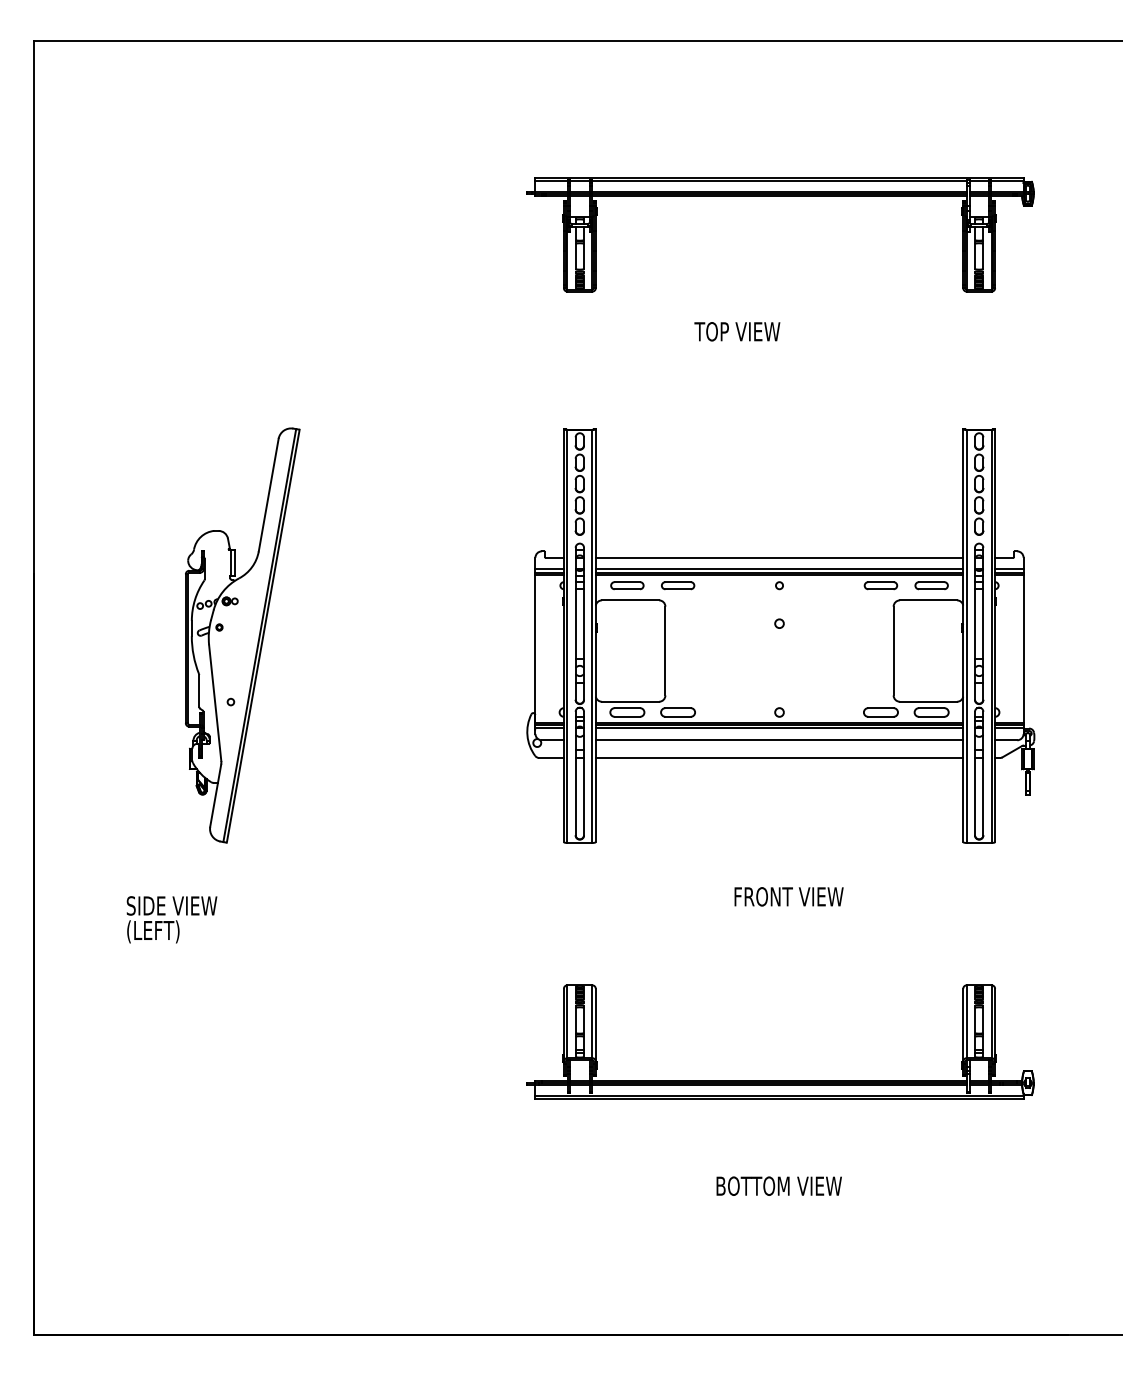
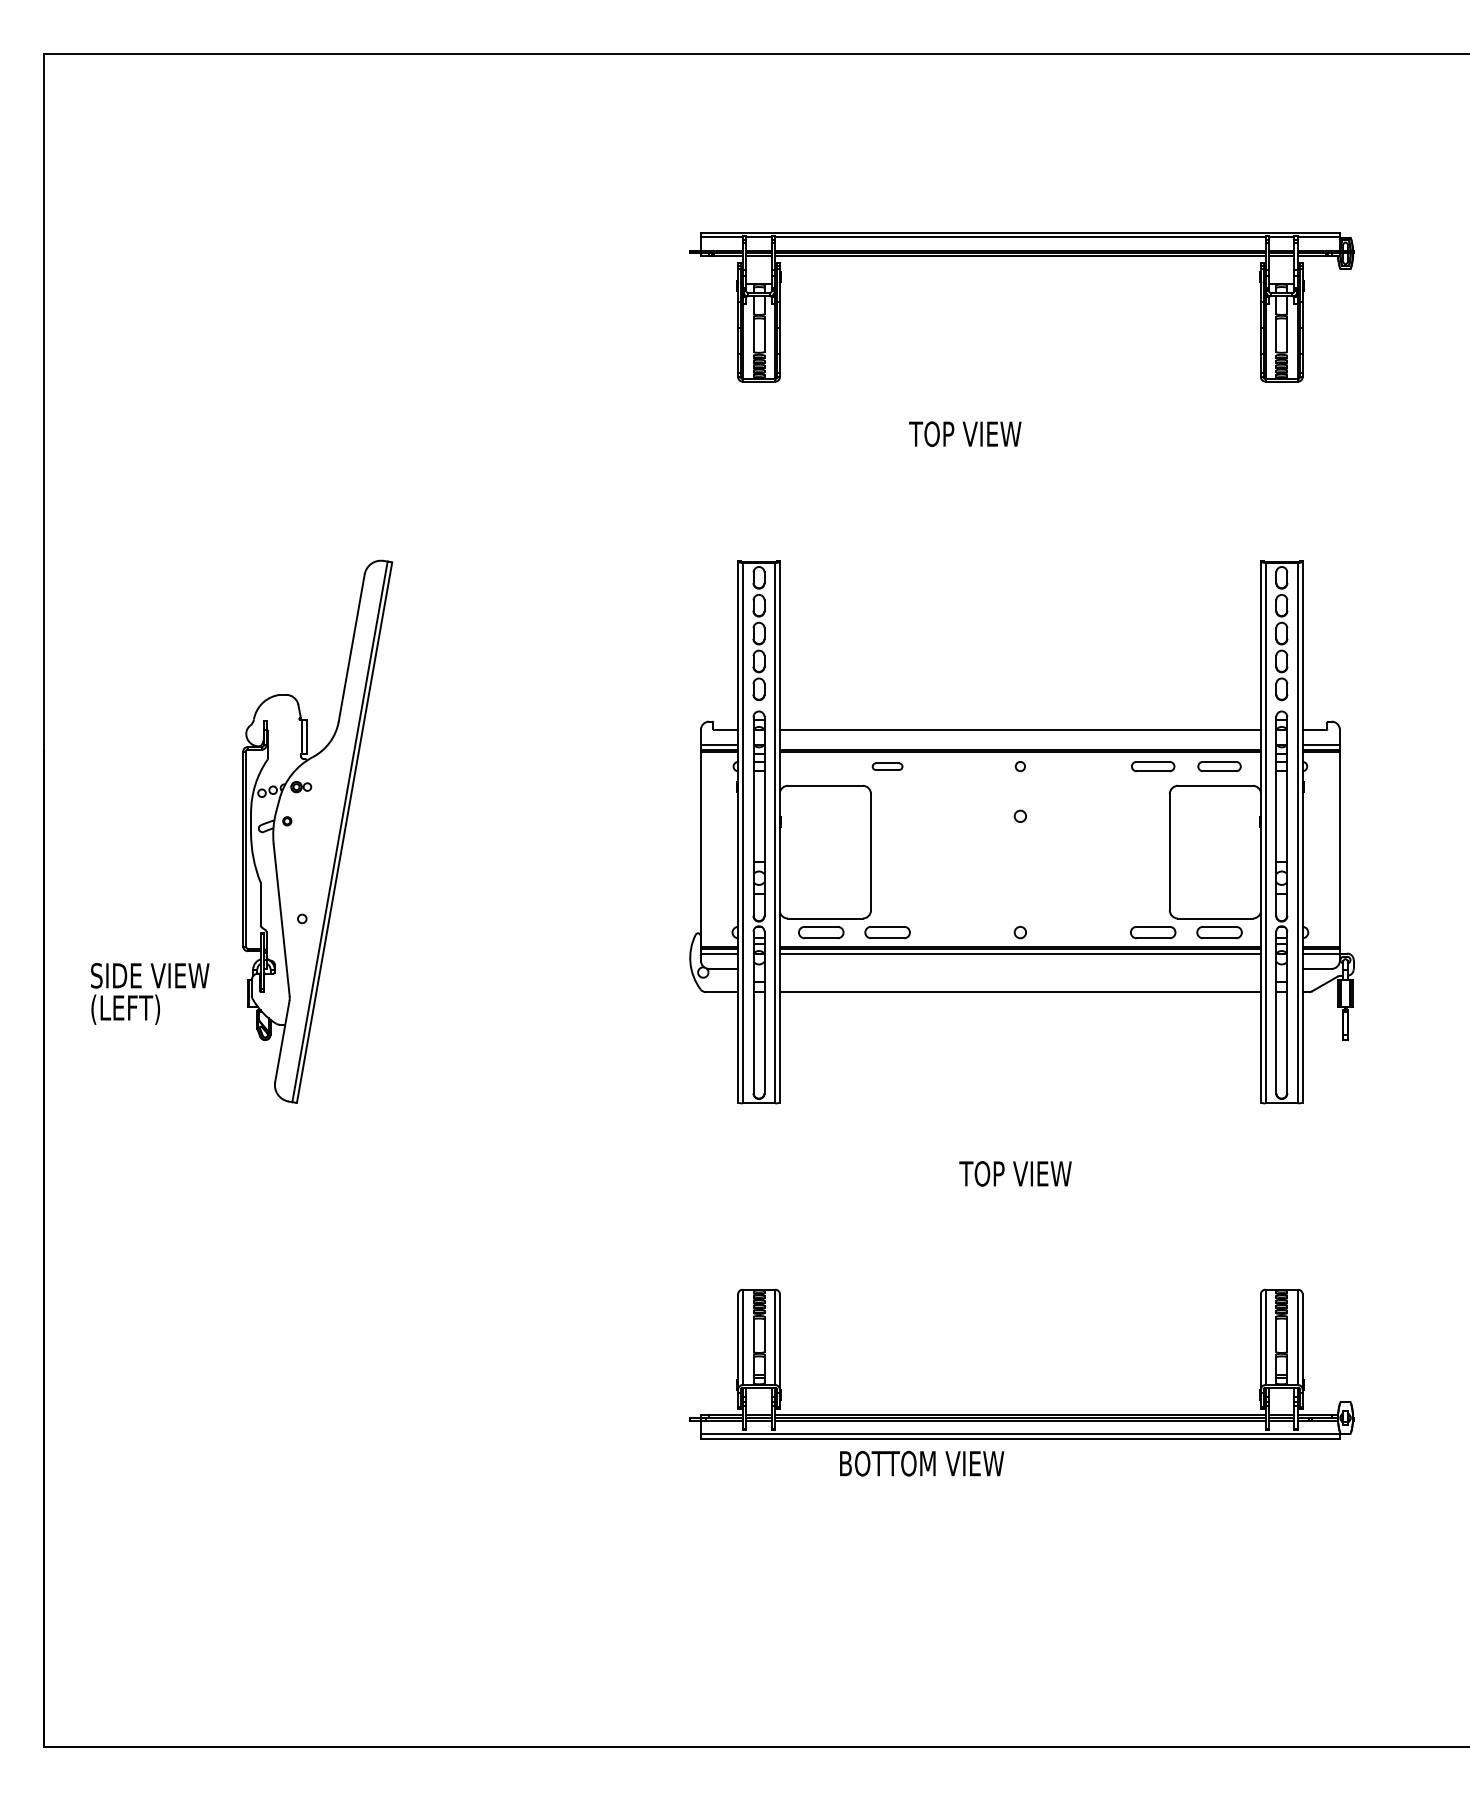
line: (778, 569) -> (1019, 745), removed
part: (627, 585) -> (821, 766), removed
part: (677, 585) -> (887, 766), size x0.7
line: (778, 739) -> (1019, 968), removed
text: (787, 896) -> (1031, 1173), FRONT VIEW -> TOP VIEW
text: (172, 919) -> (150, 993), moved
text: (779, 1186) -> (922, 1463), moved

